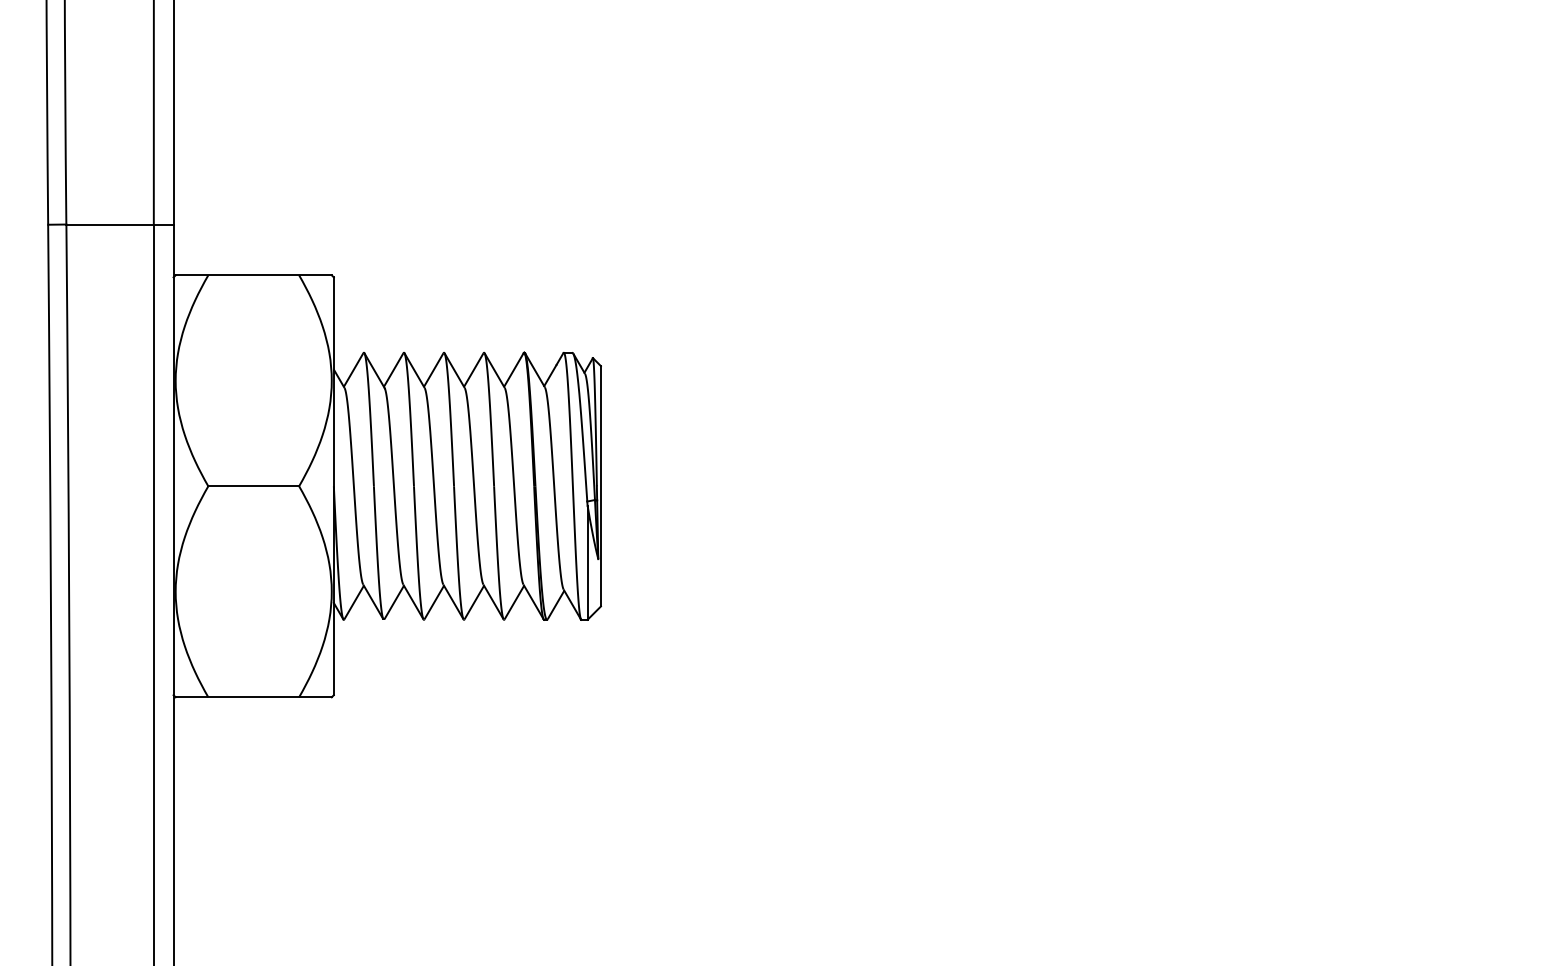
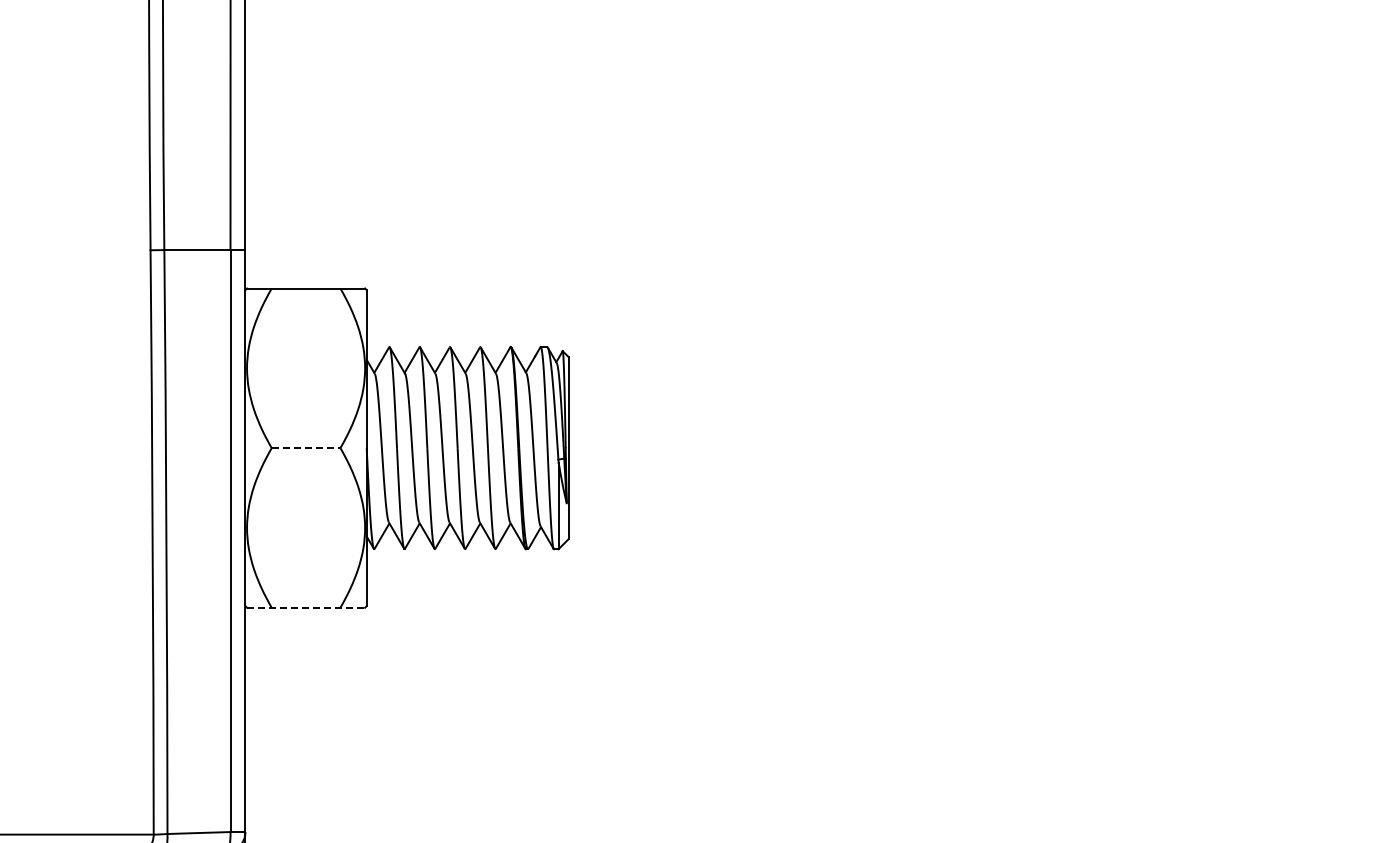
line: (254, 486) -> (306, 448), solid -> dashed
line: (254, 696) -> (306, 607), solid -> dashed

